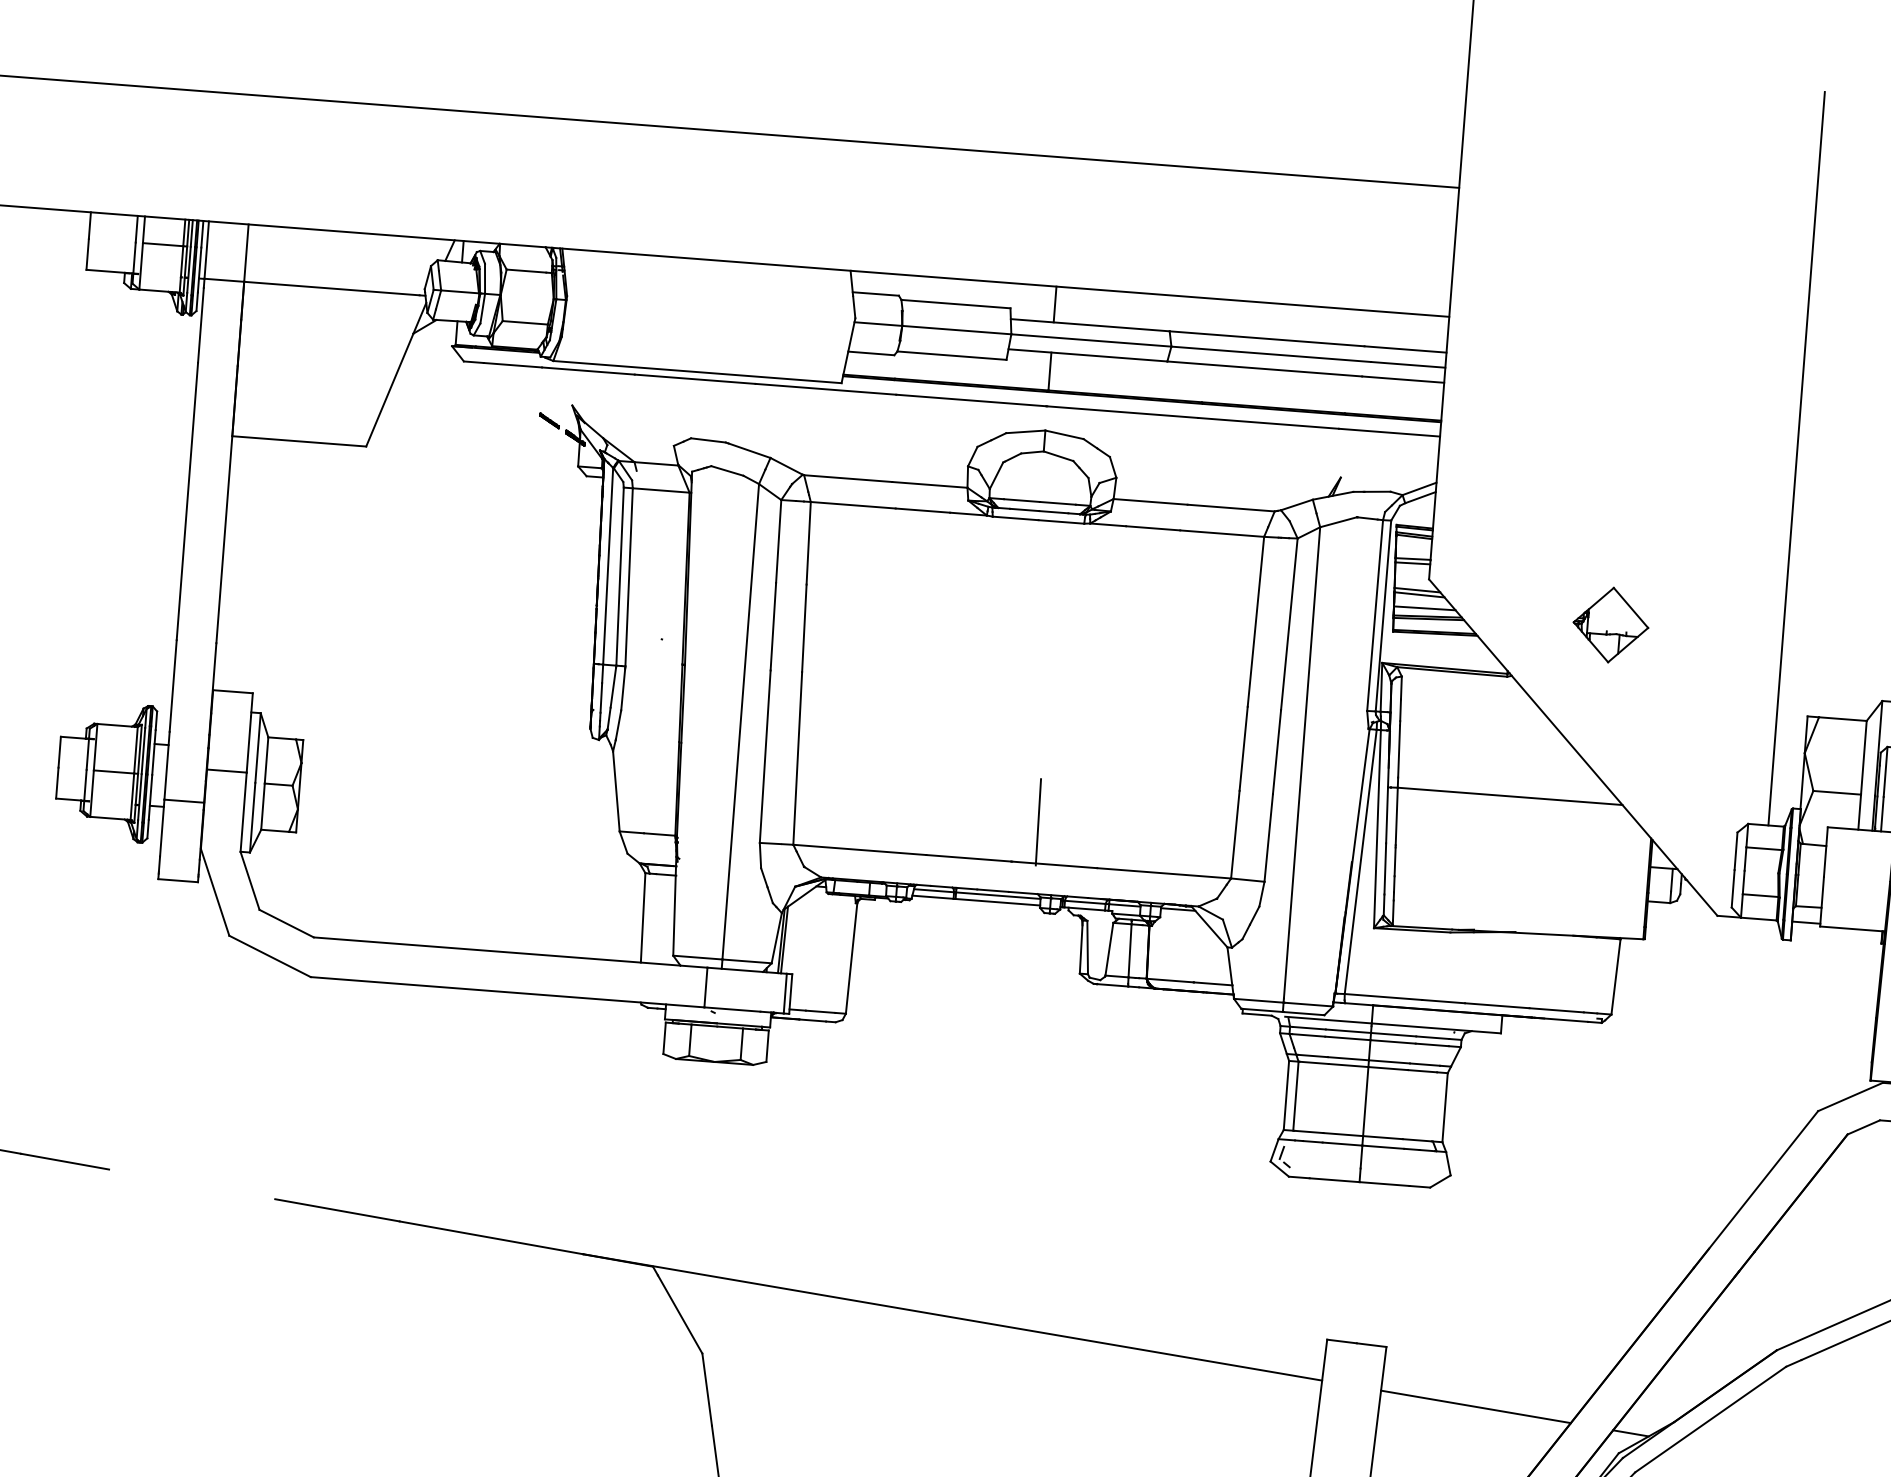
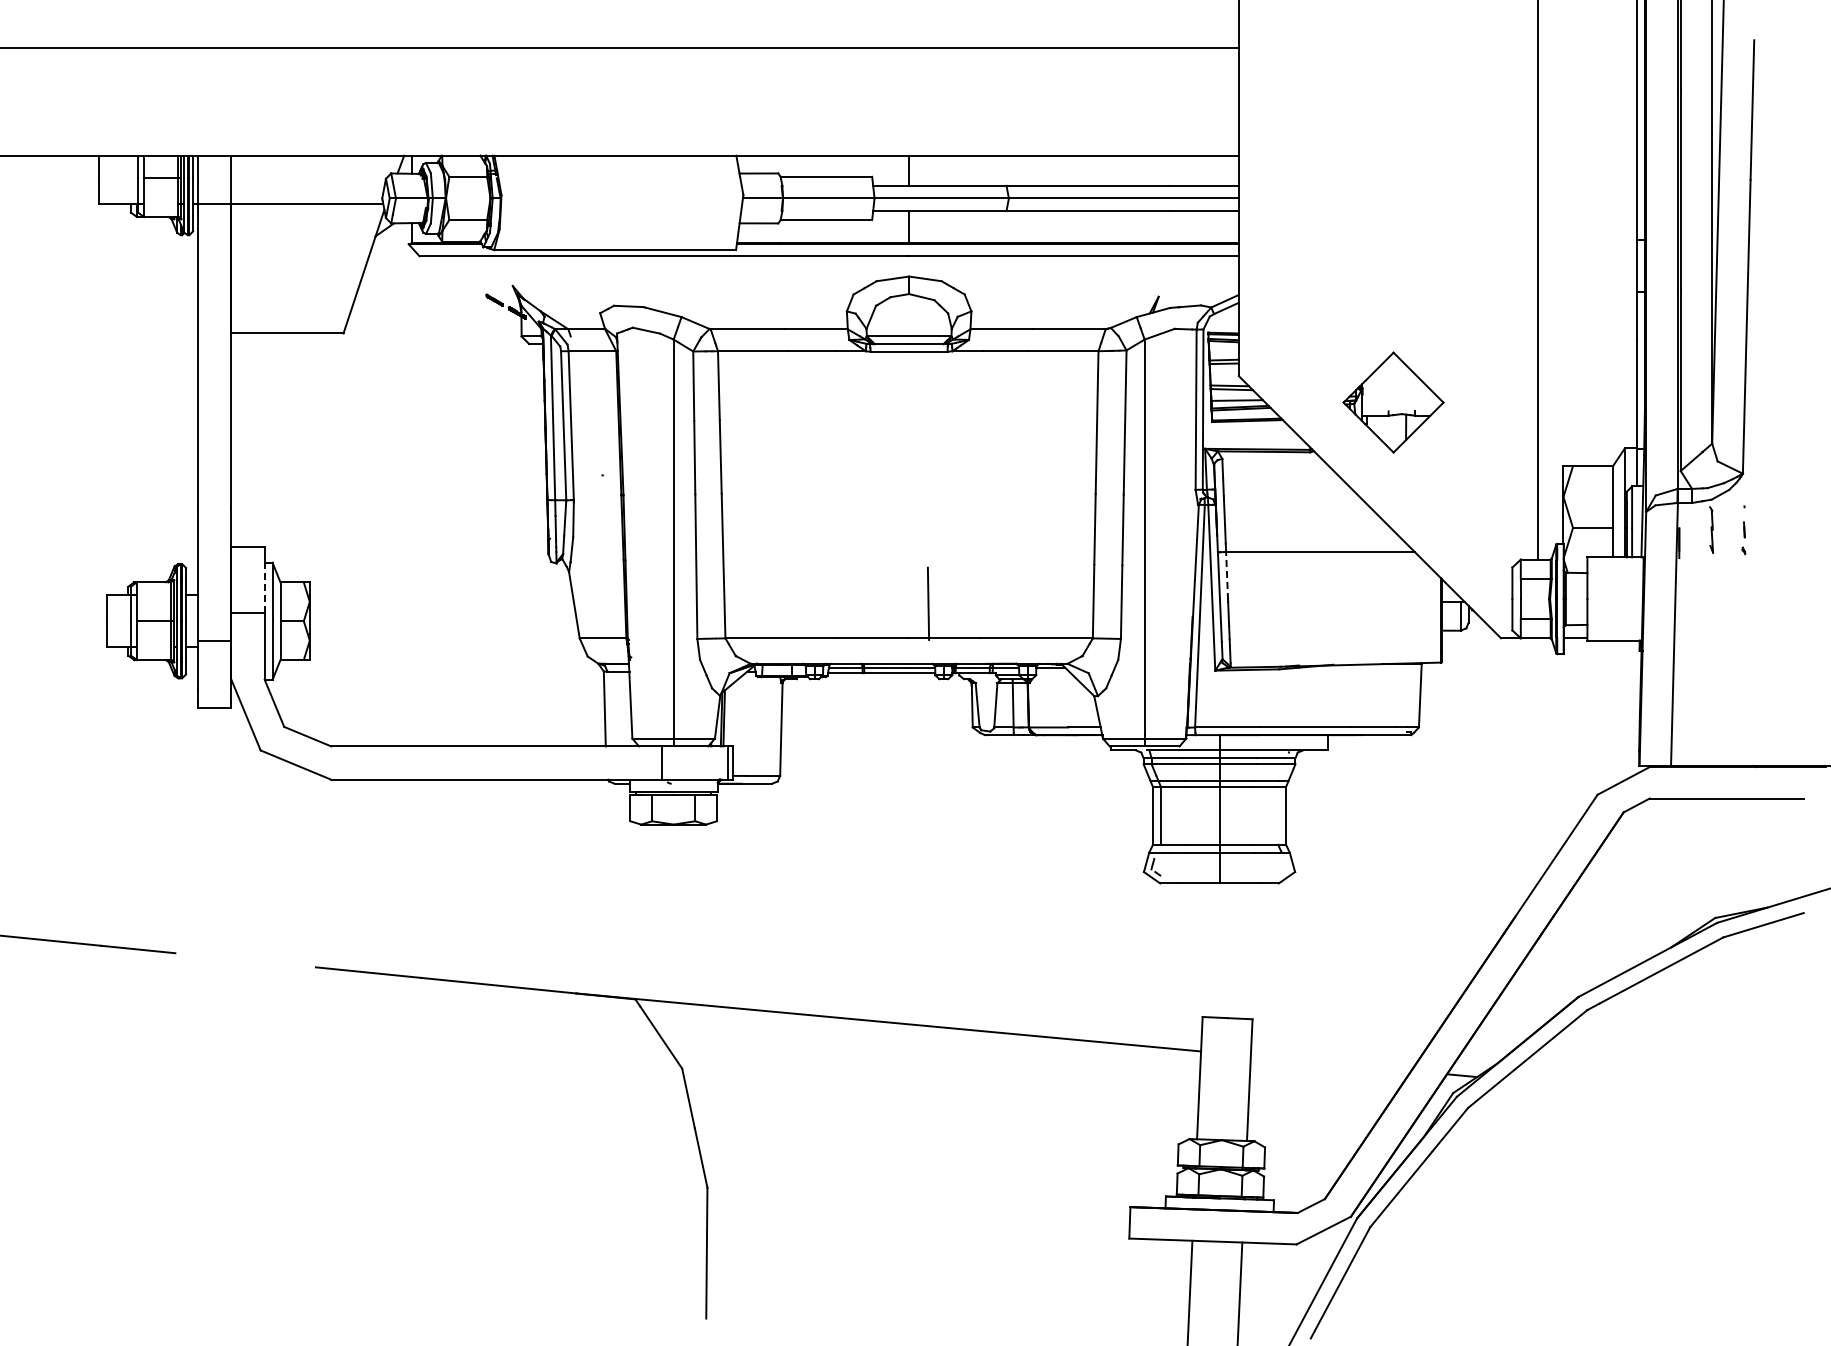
part: (1610, 625) -> (1393, 402), size x1.6
line: (248, 744) -> (264, 589), solid -> dashed
line: (1397, 815) -> (1227, 575), solid -> dashed
line: (1475, 1406) -> (1330, 1063), removed

